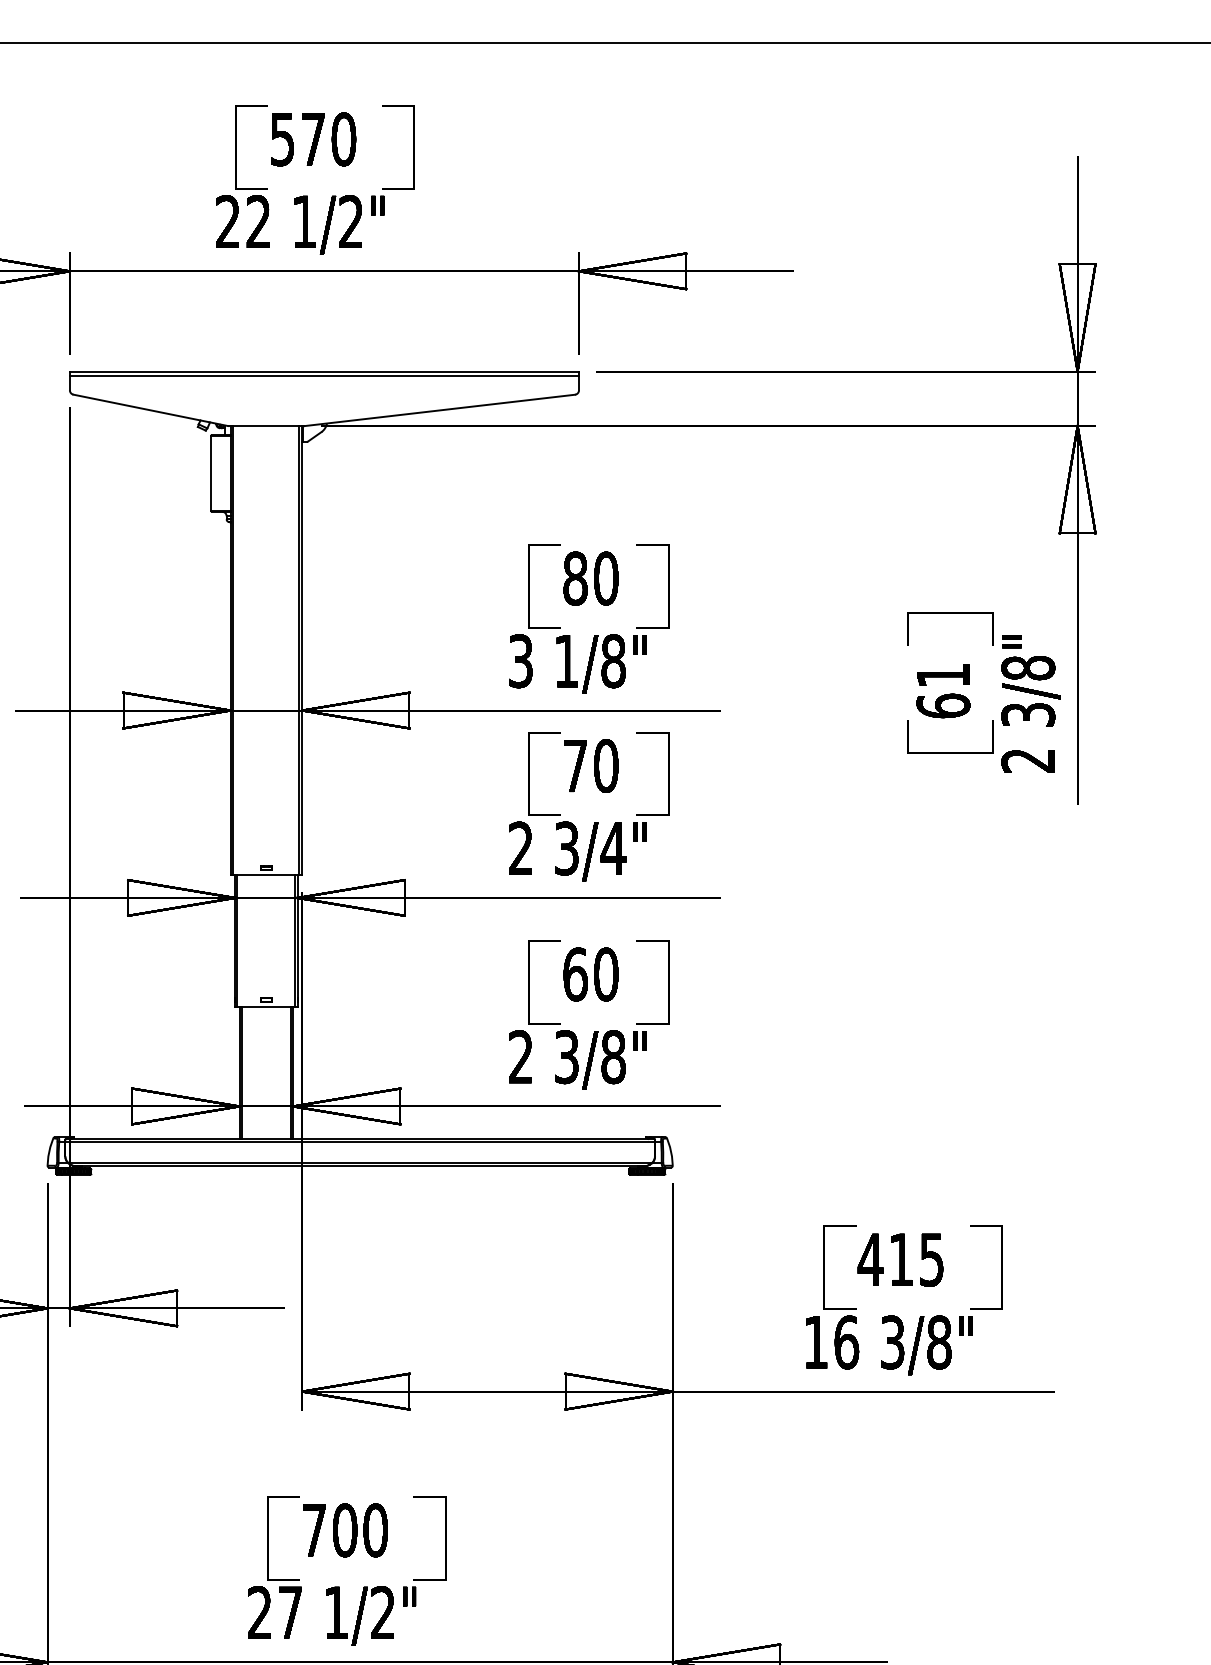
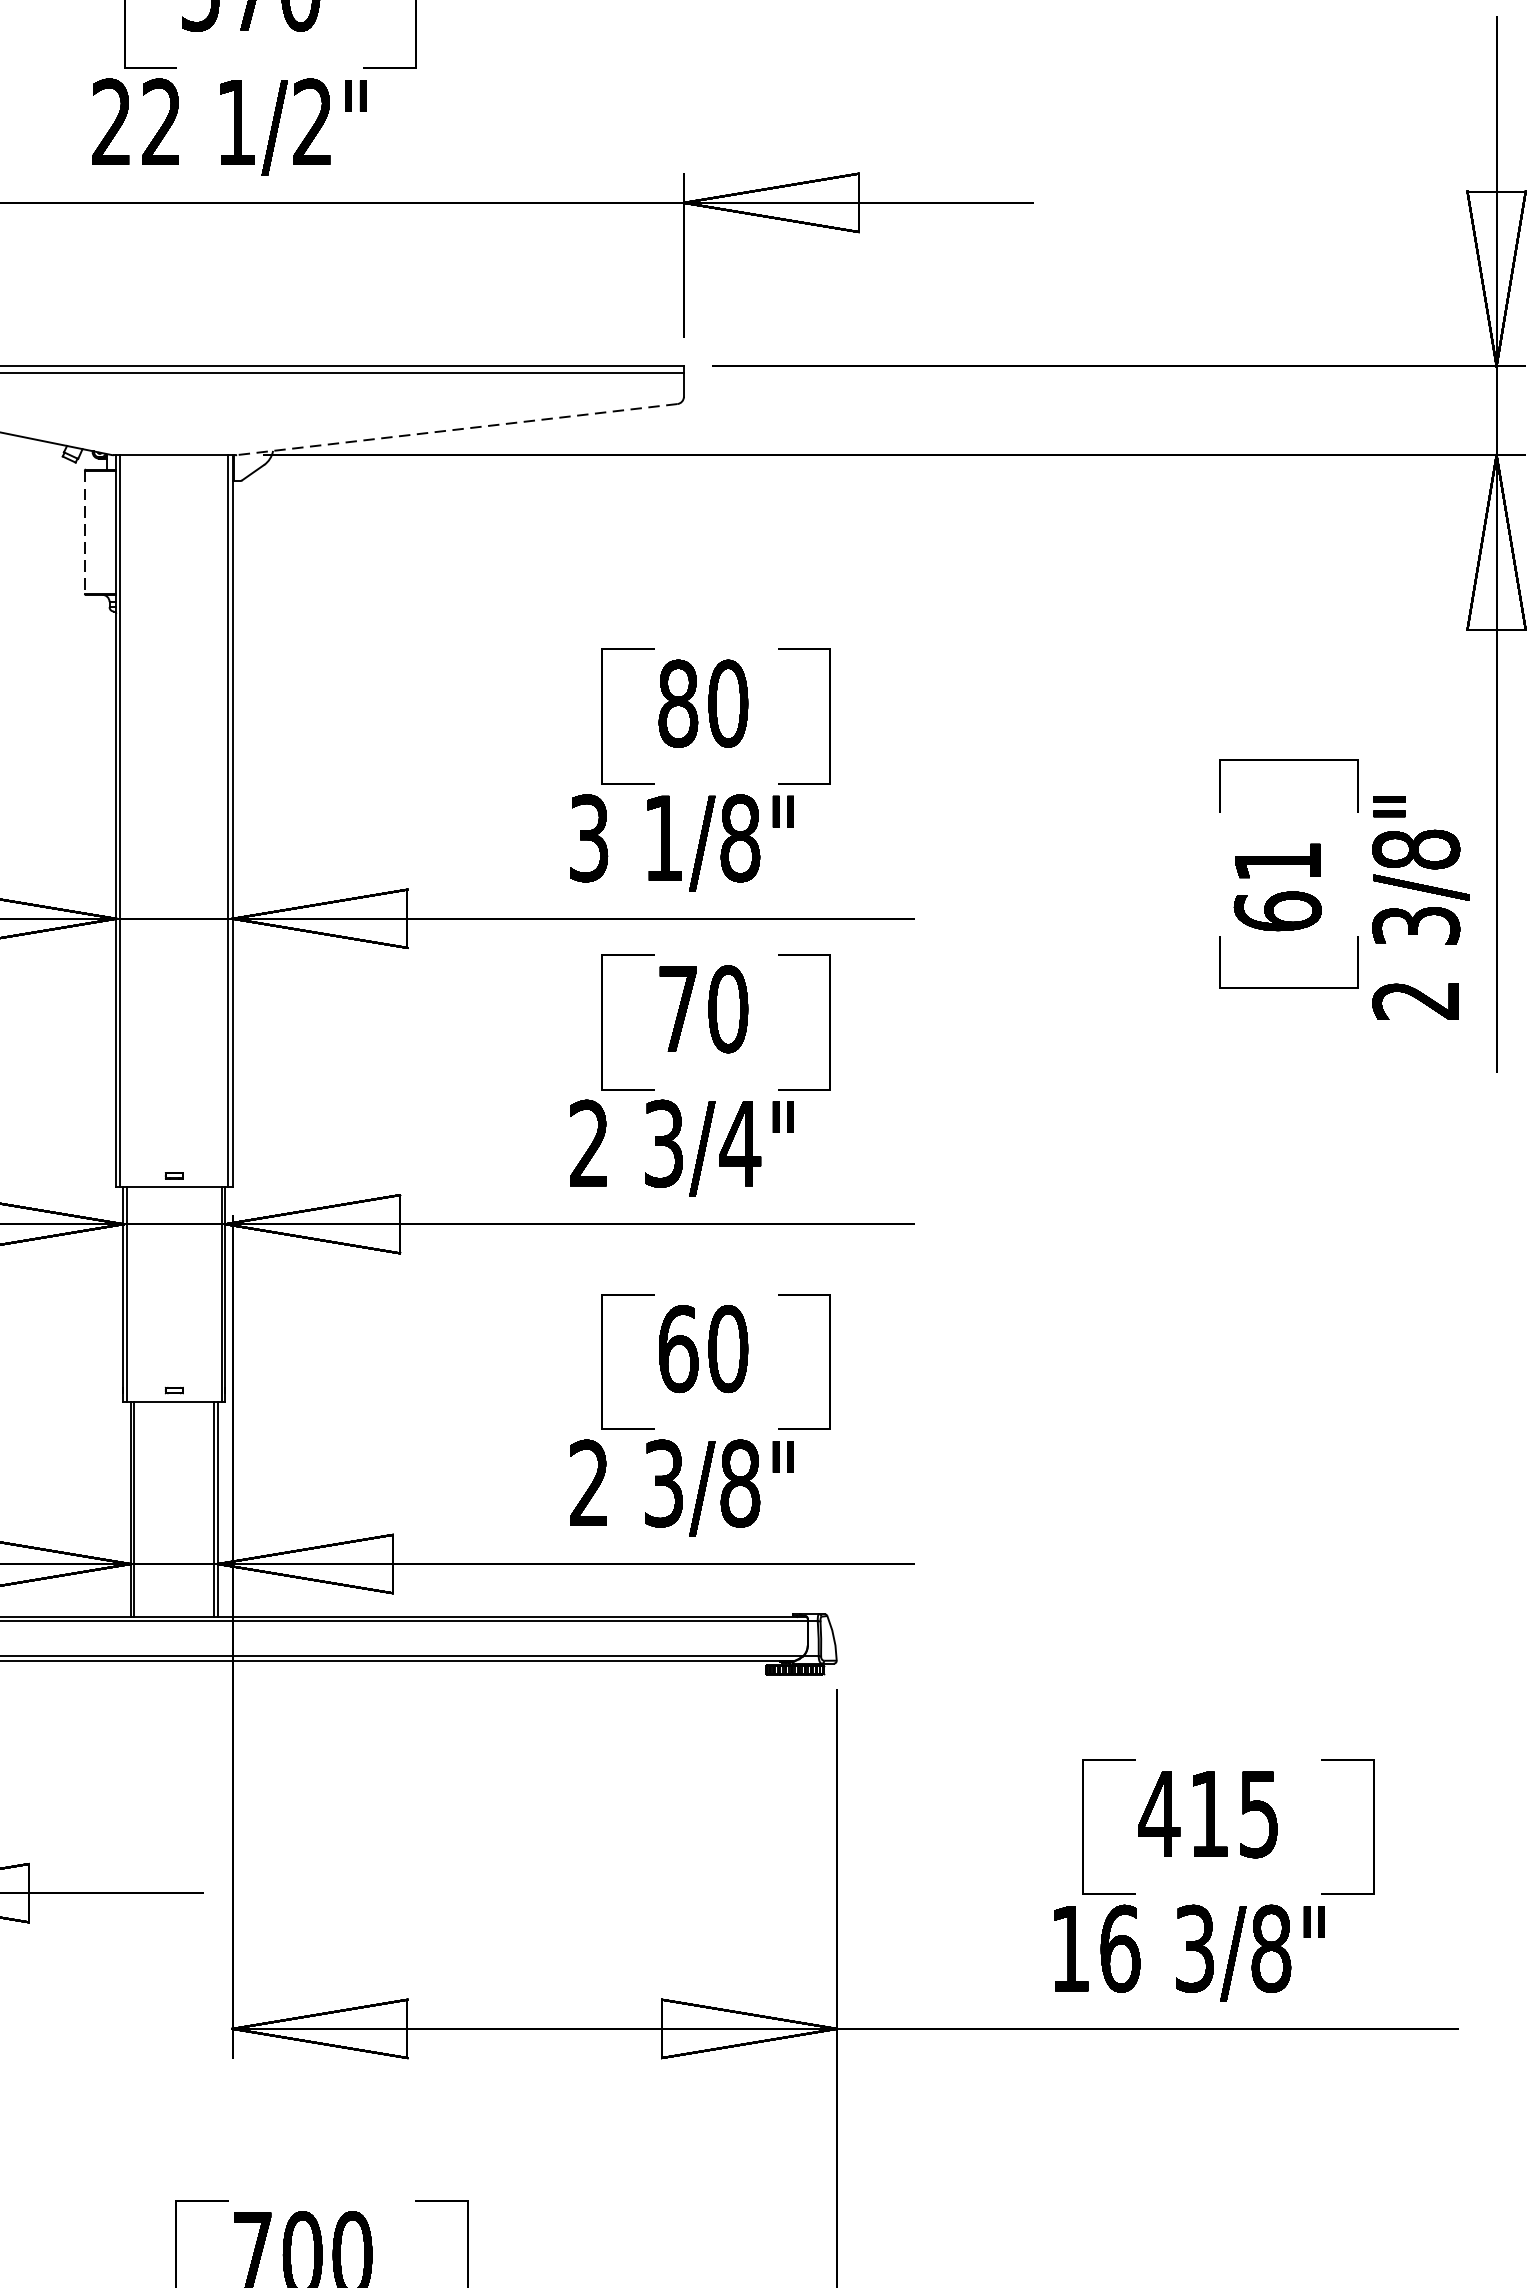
line: (439, 410) -> (456, 429), solid -> dashed
line: (211, 473) -> (84, 532), solid -> dashed

